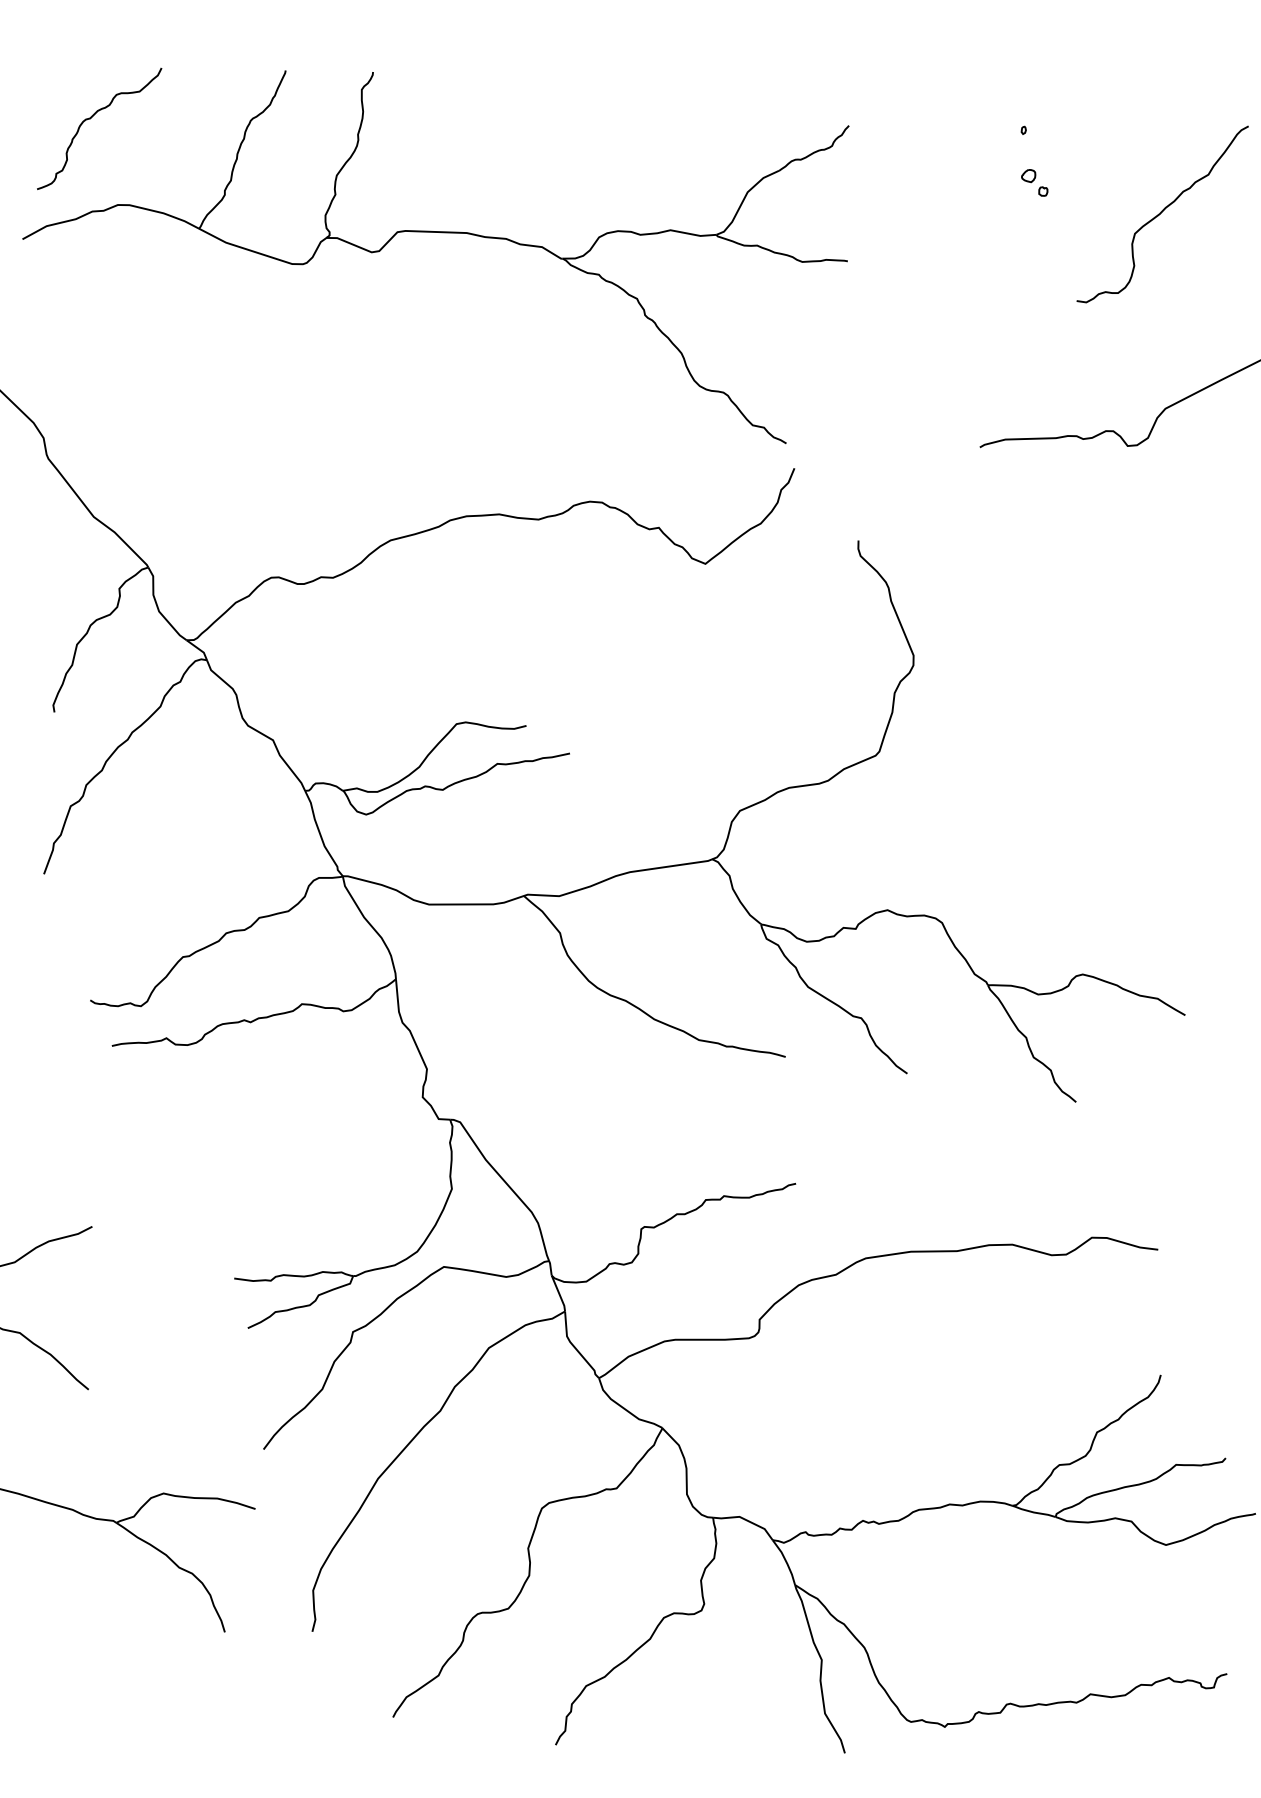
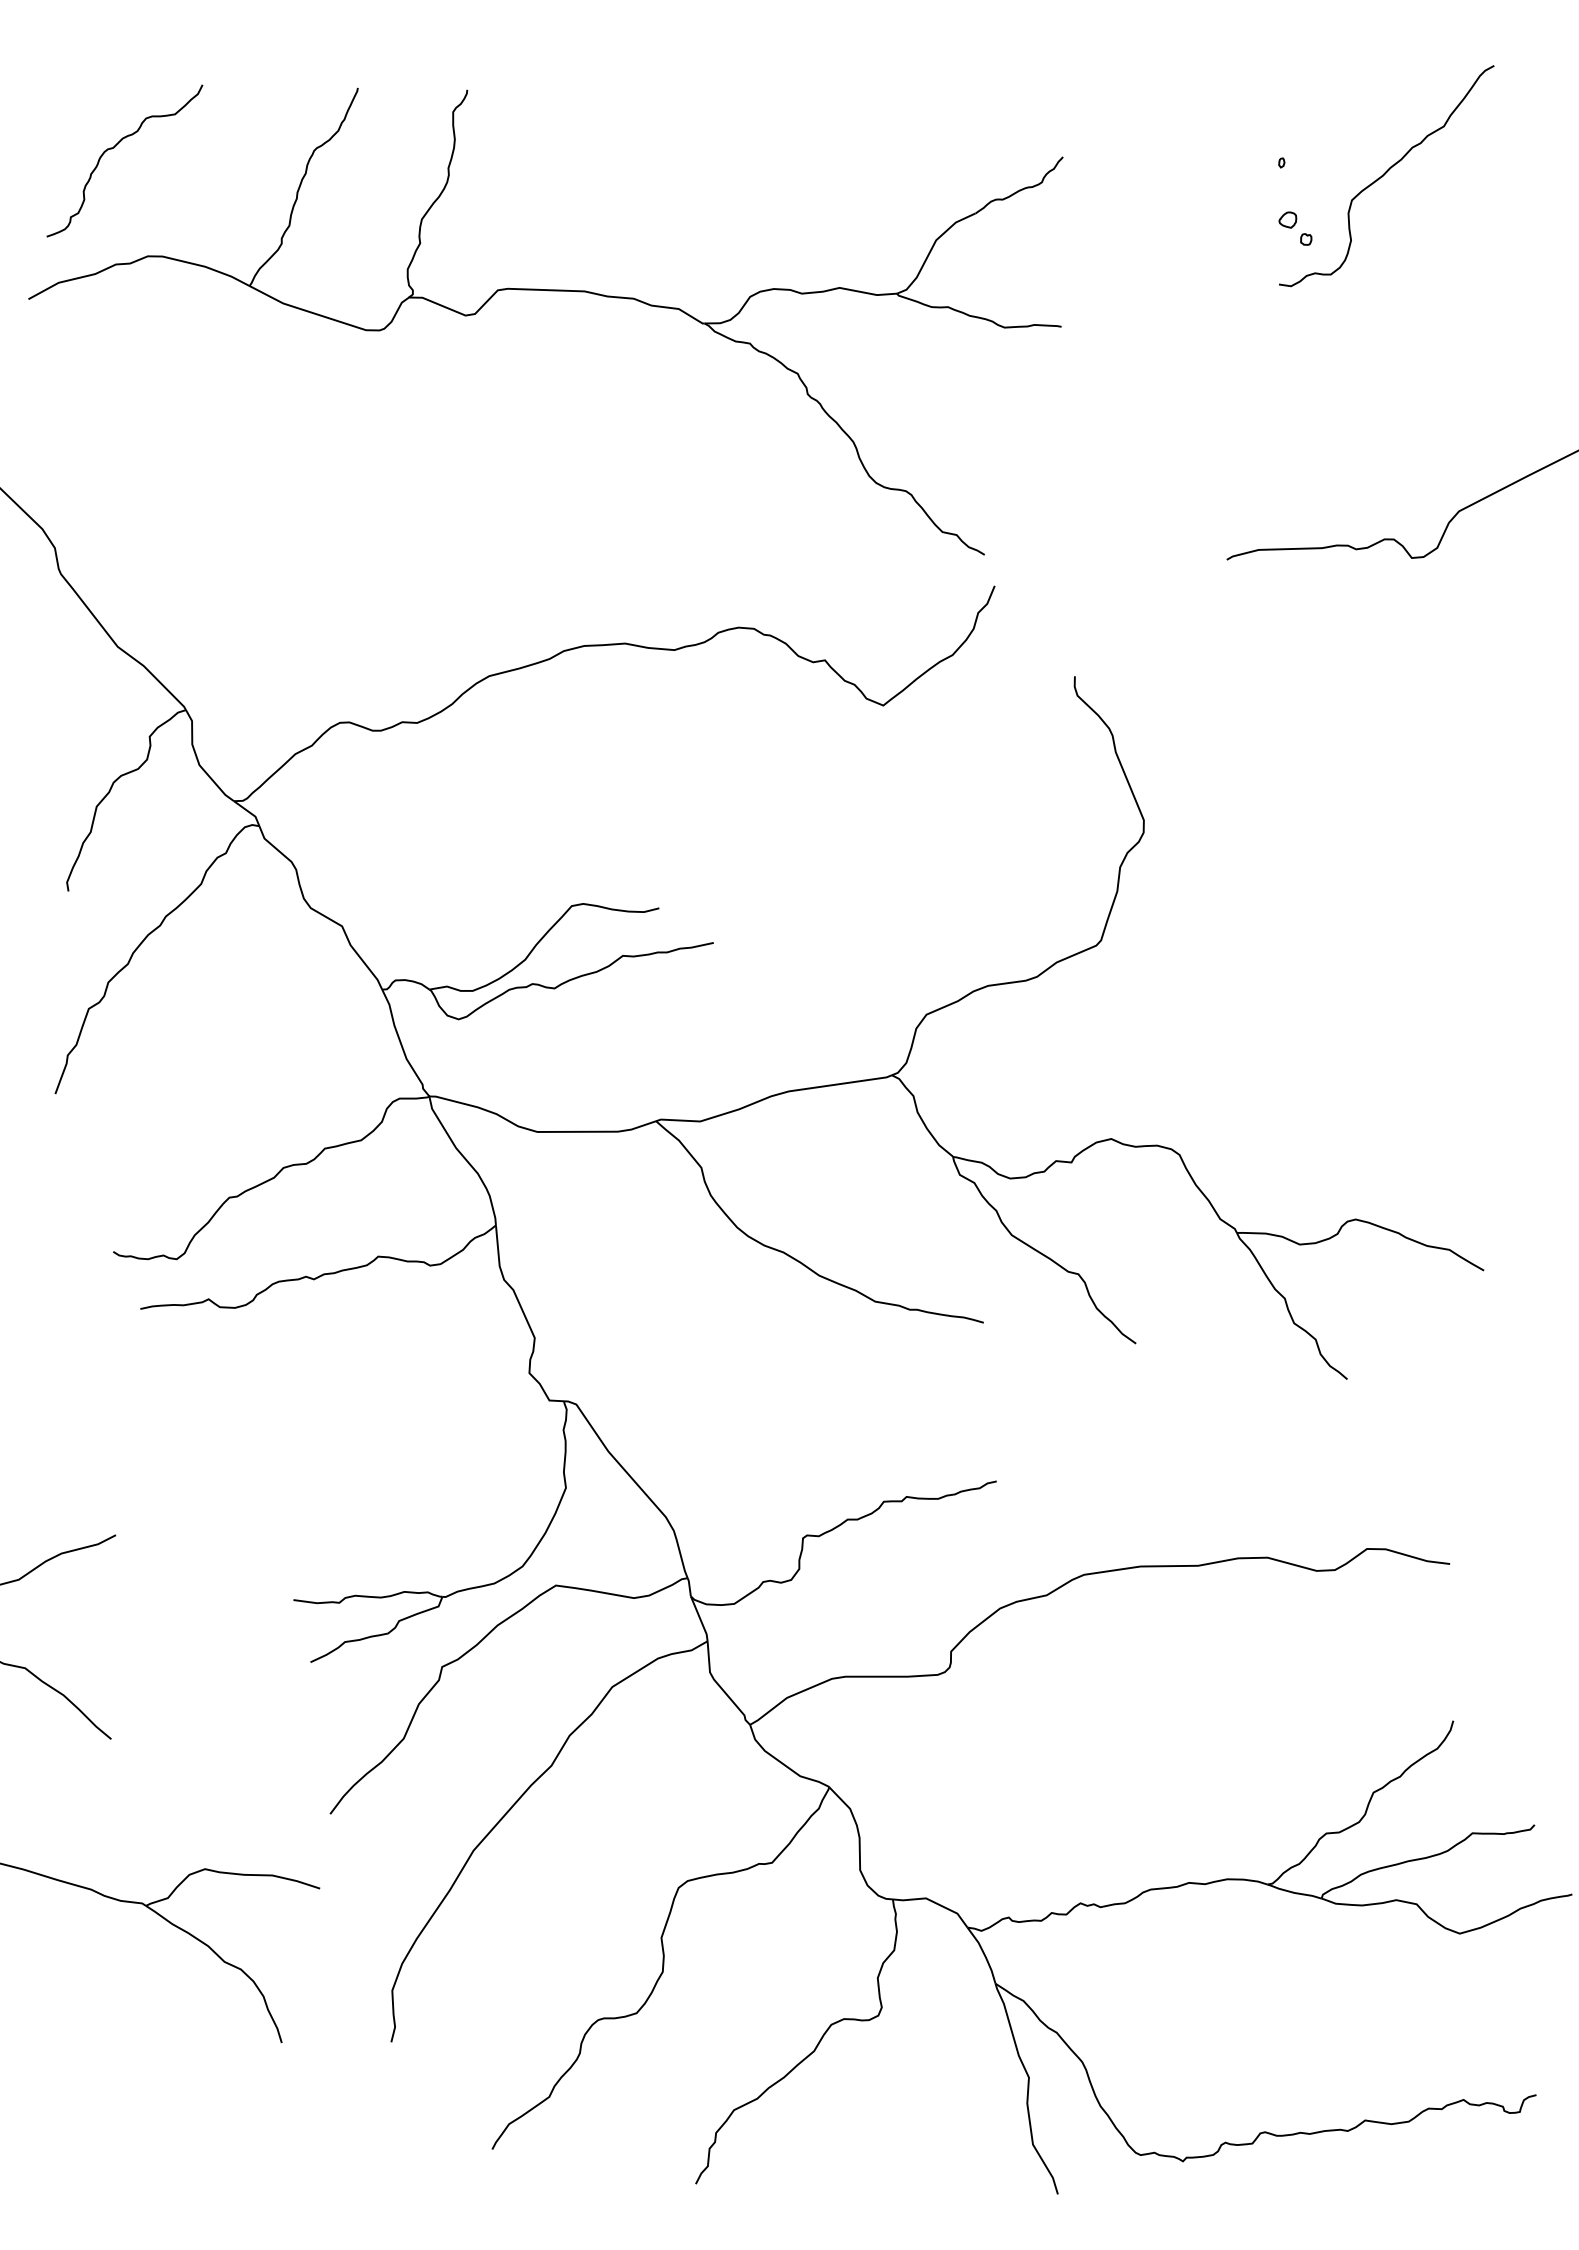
curve: (1161, 213) -> (1385, 174), moved

